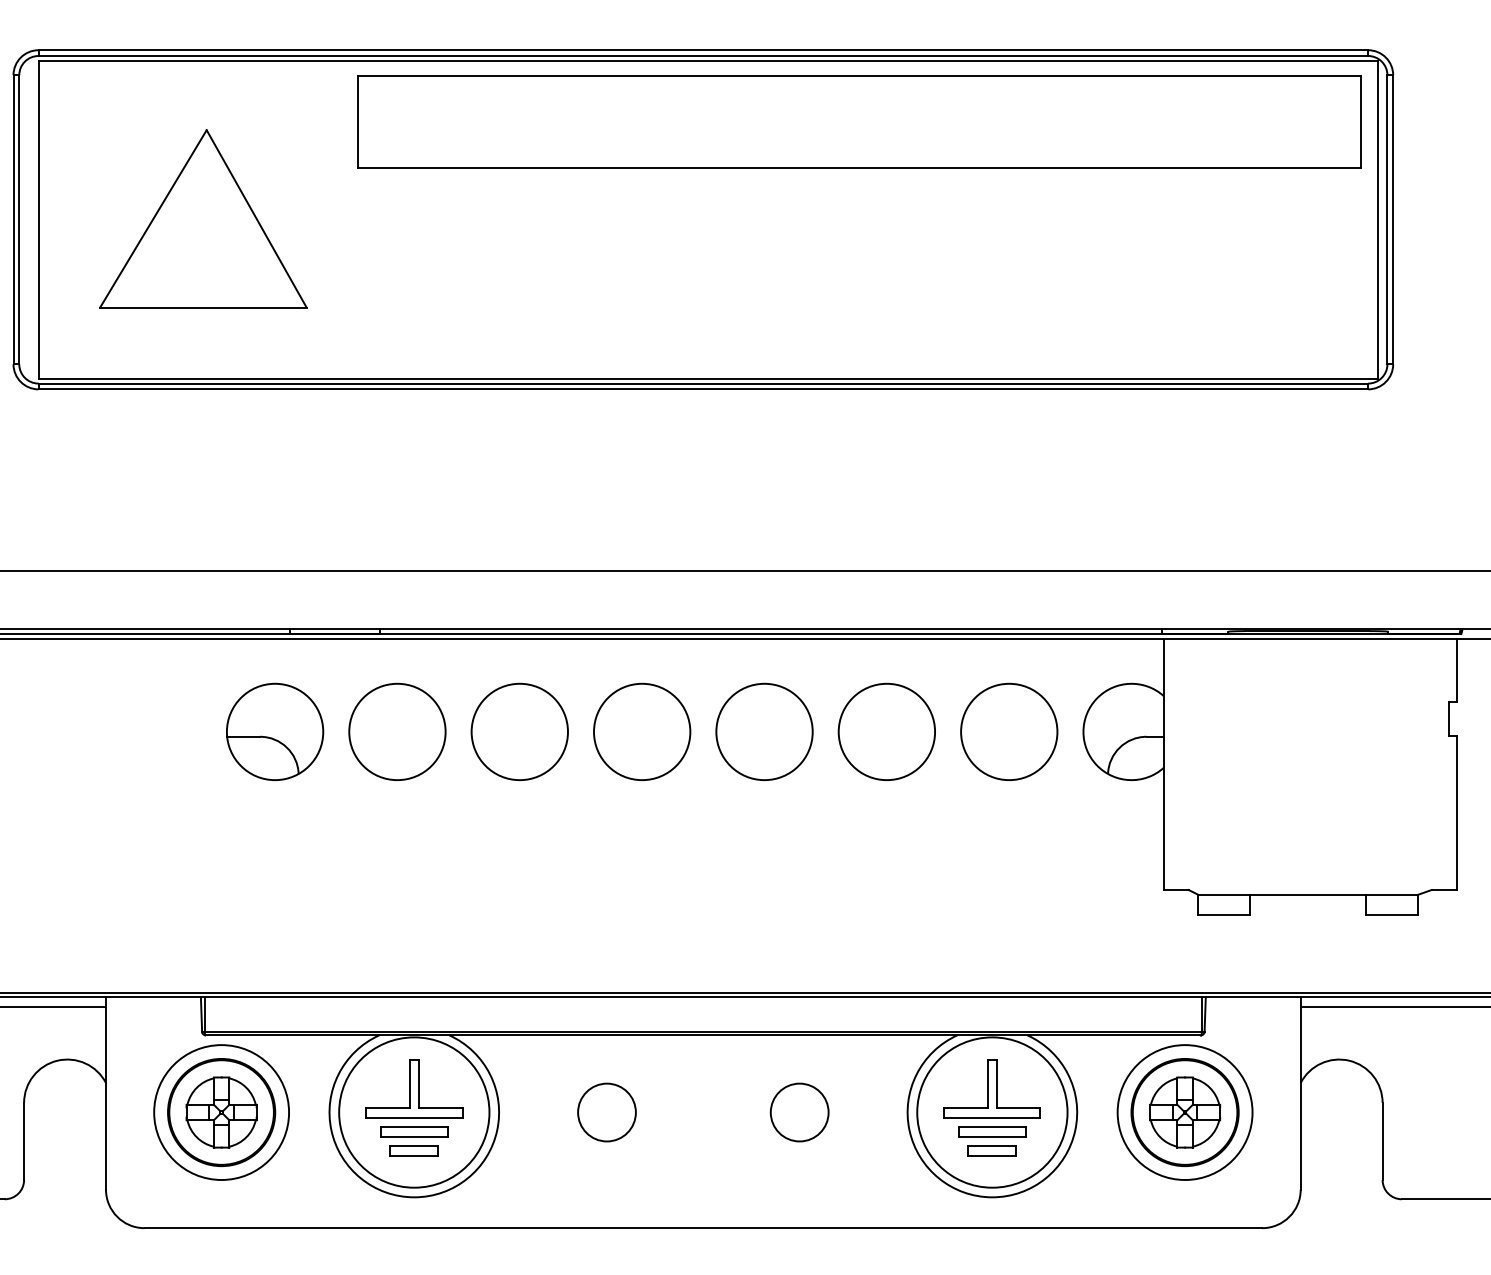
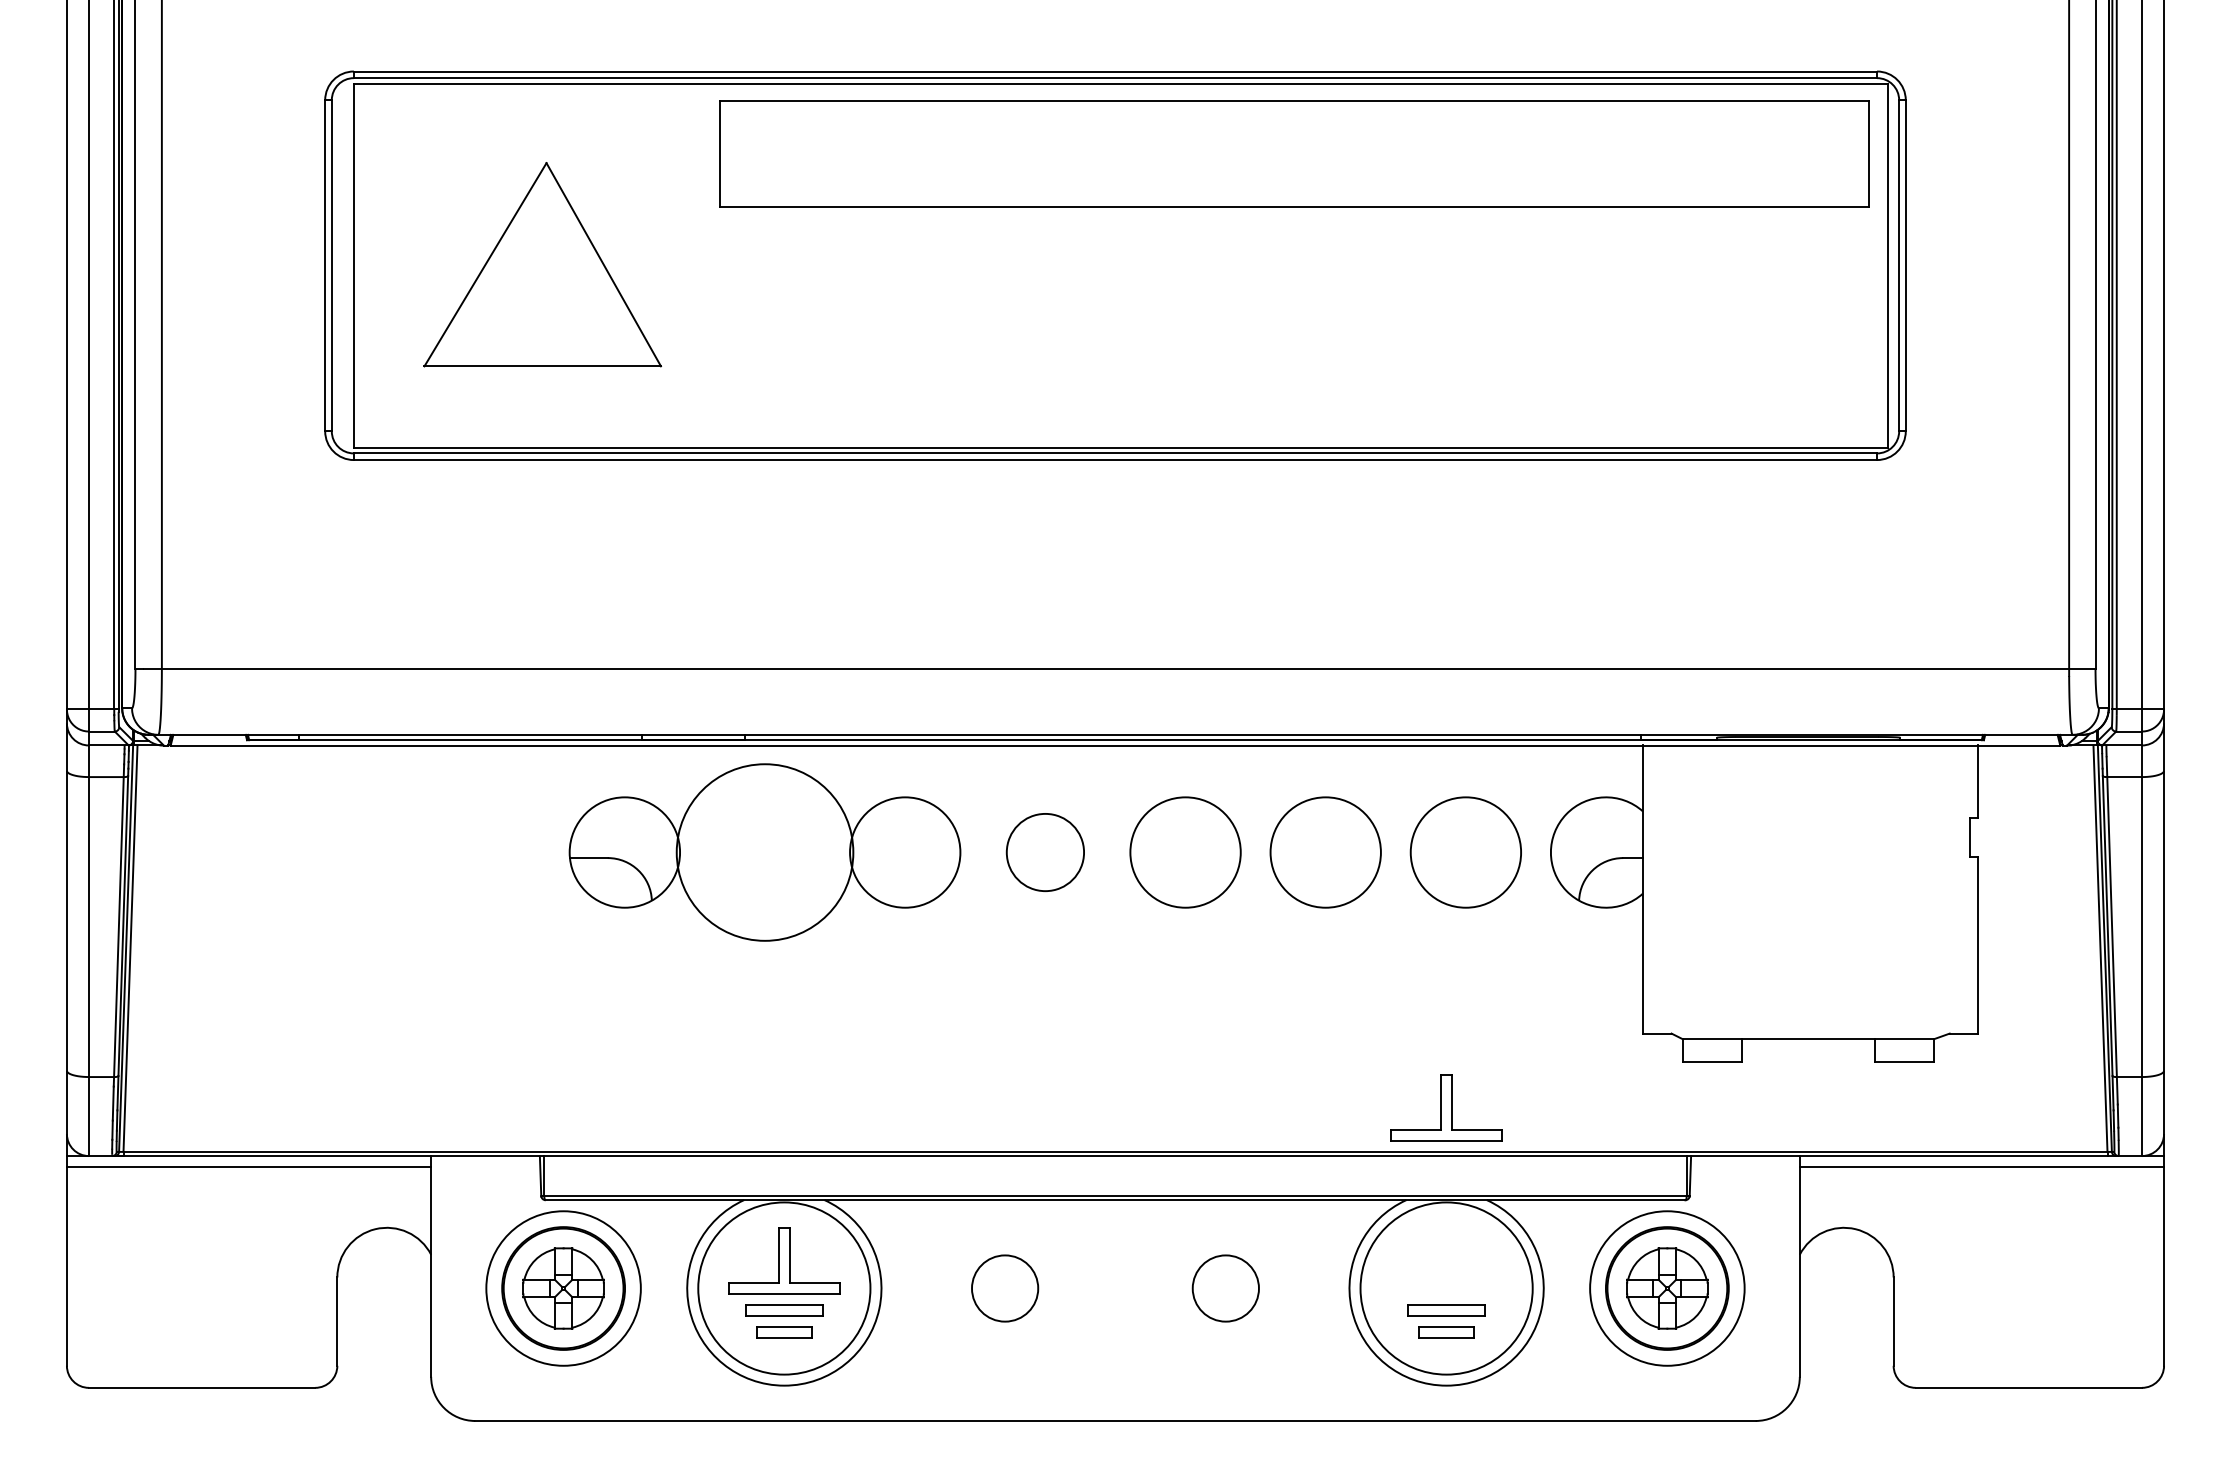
circle: (396, 731) -> (764, 852), size x1.6
circle: (642, 731) -> (1045, 852), size x0.7
part: (992, 1088) -> (1446, 1107), moved

